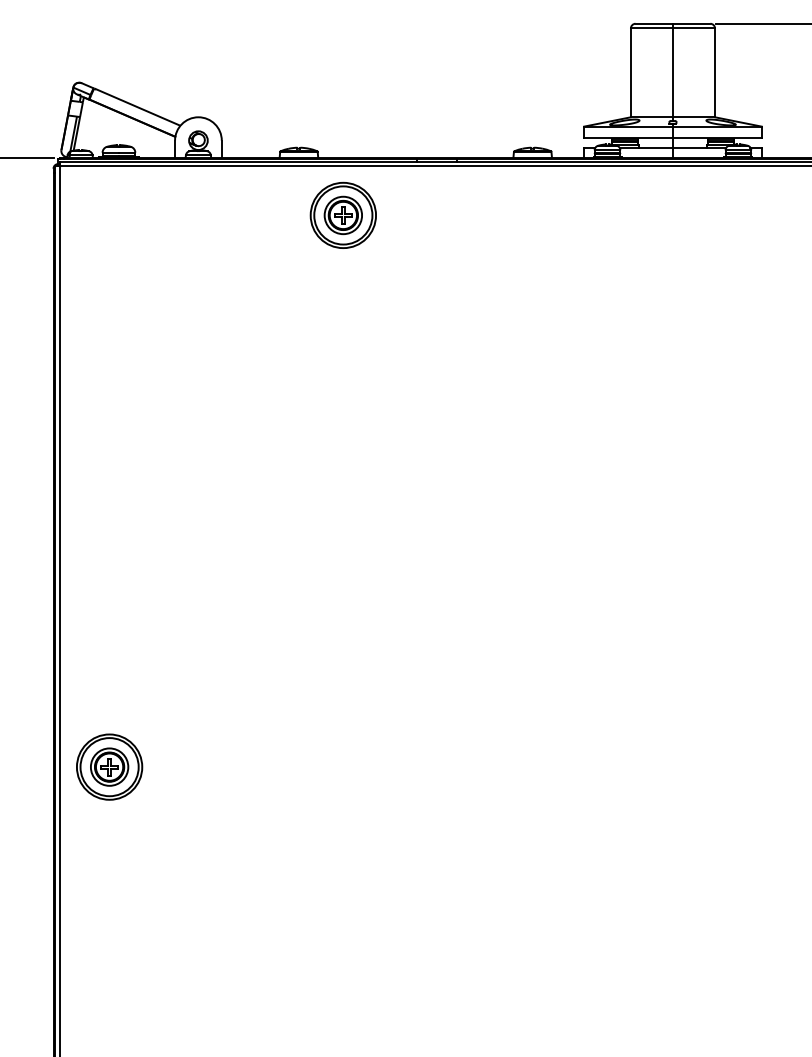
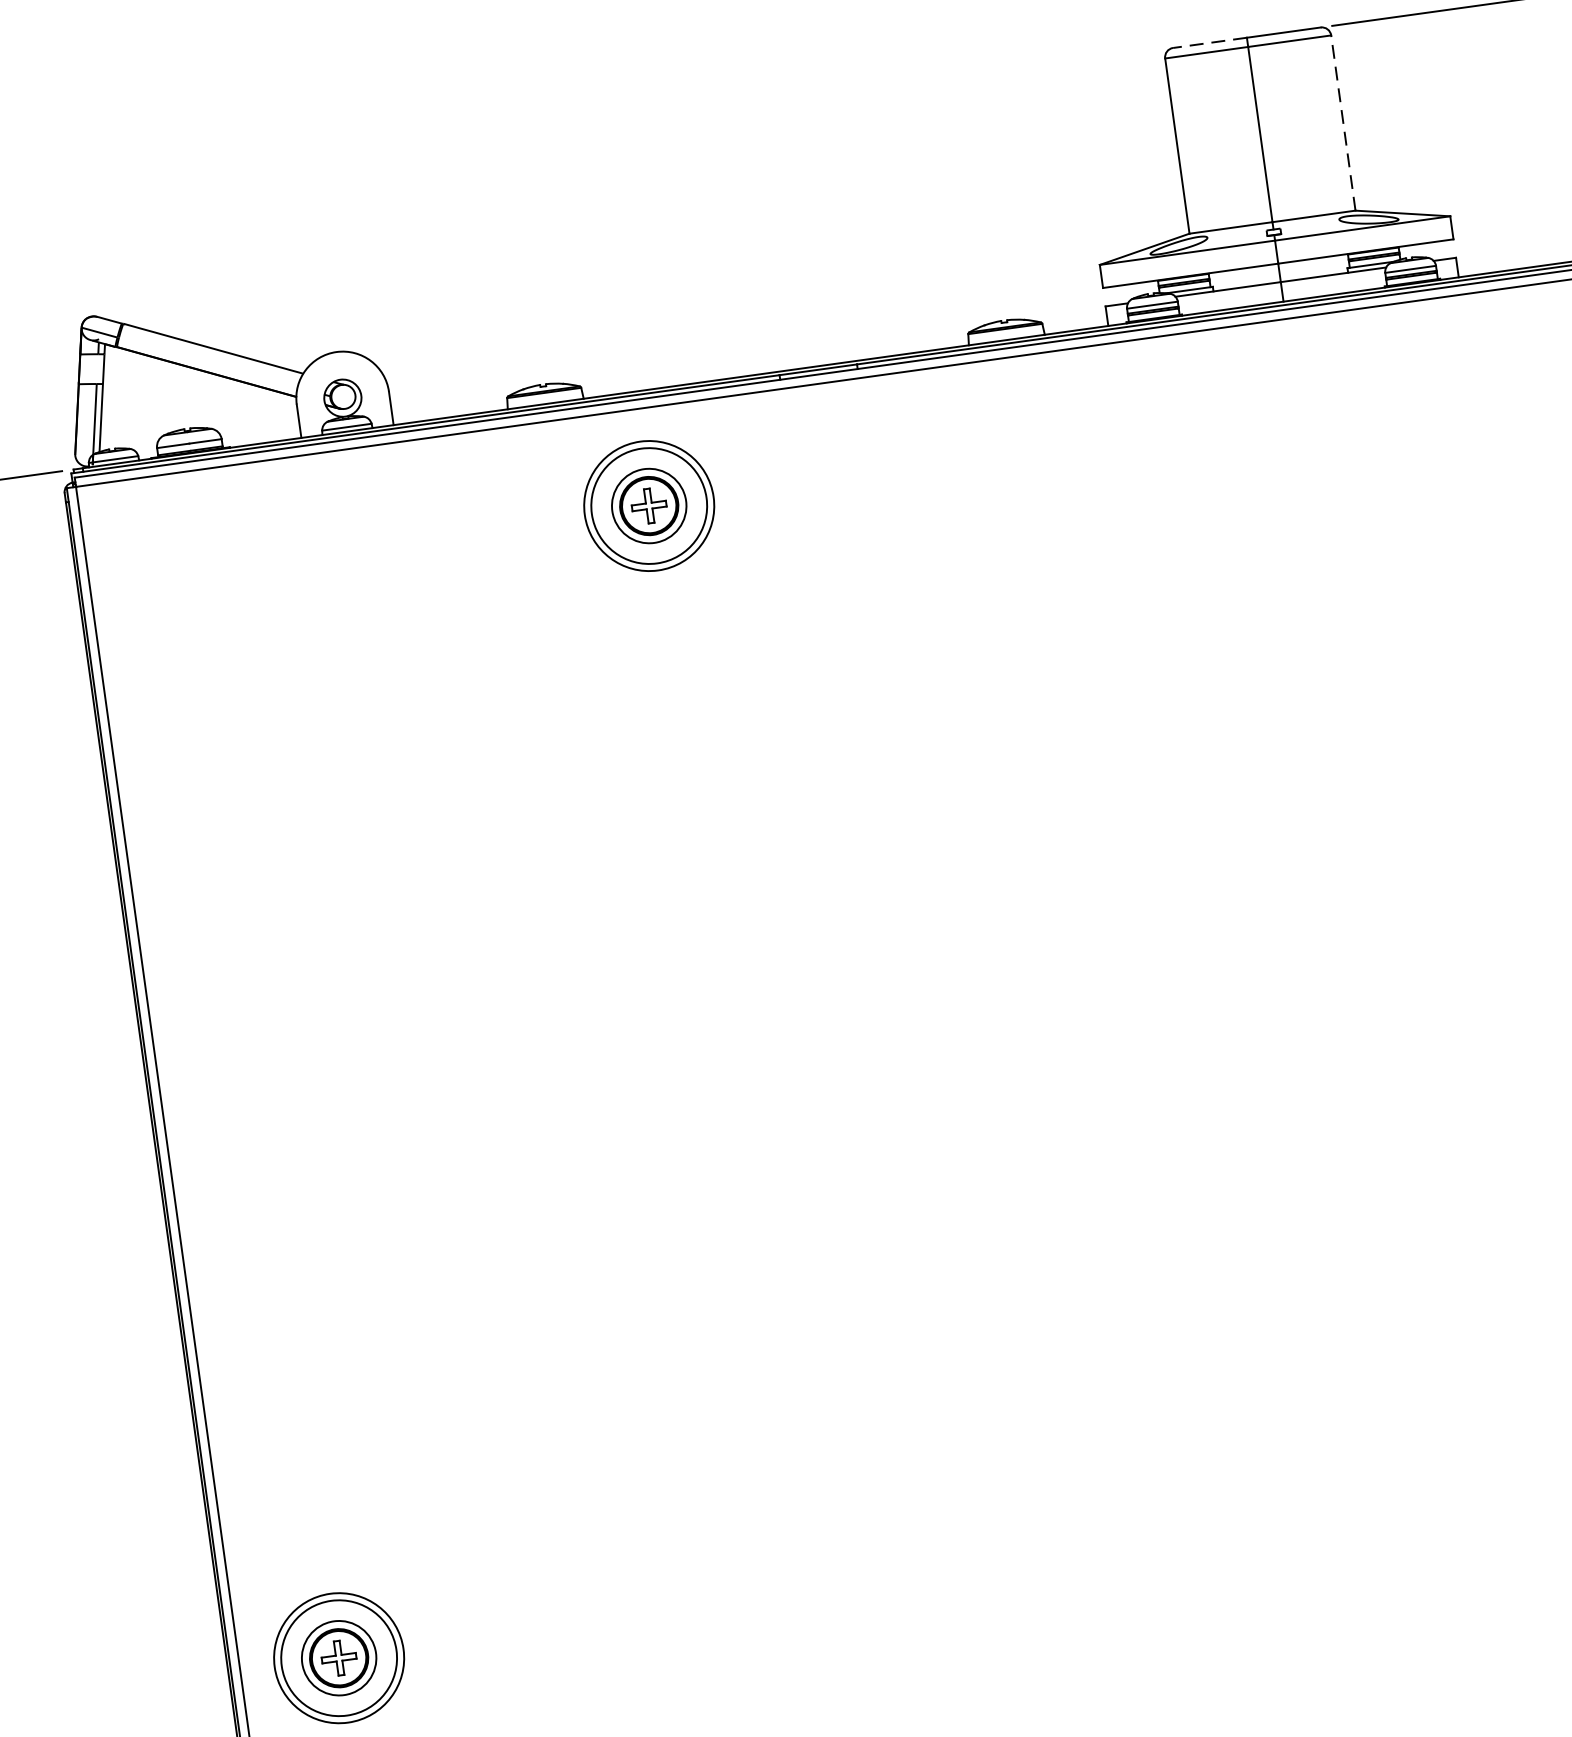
line: (654, 23) -> (1210, 42), solid -> dashed
line: (715, 72) -> (1344, 122), solid -> dashed

